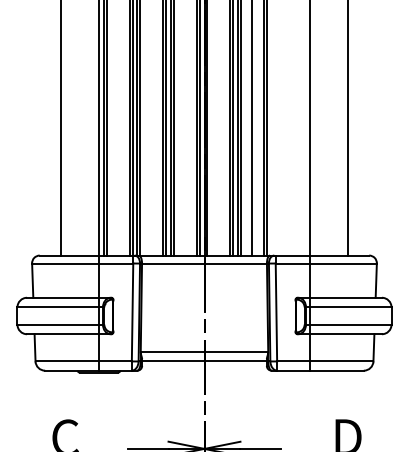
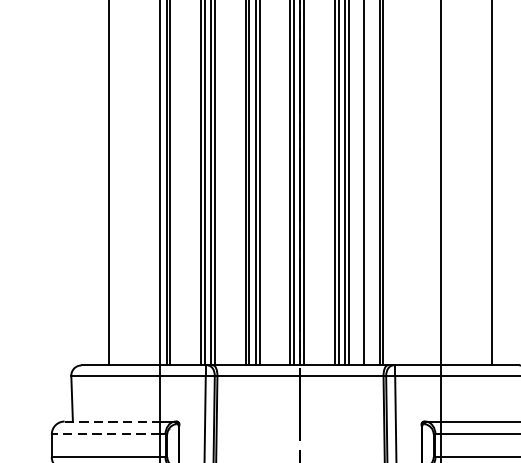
line: (63, 297) -> (113, 421), solid -> dashed
line: (58, 307) -> (106, 434), solid -> dashed

